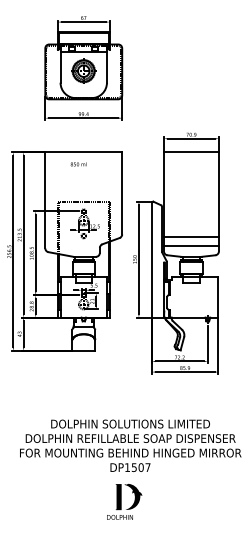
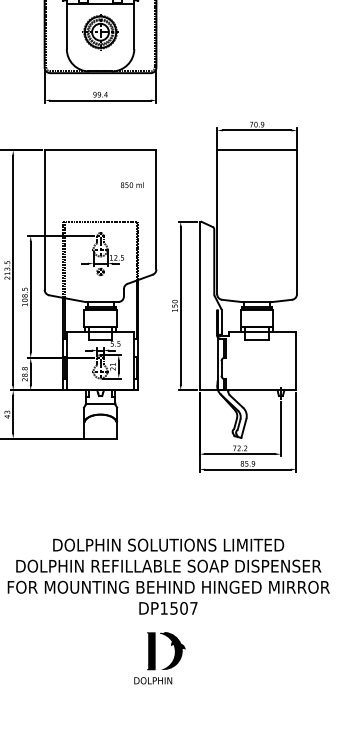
text: (78, 164) -> (132, 185), moved
line: (191, 236) -> (257, 272), removed
line: (191, 245) -> (257, 285), removed

